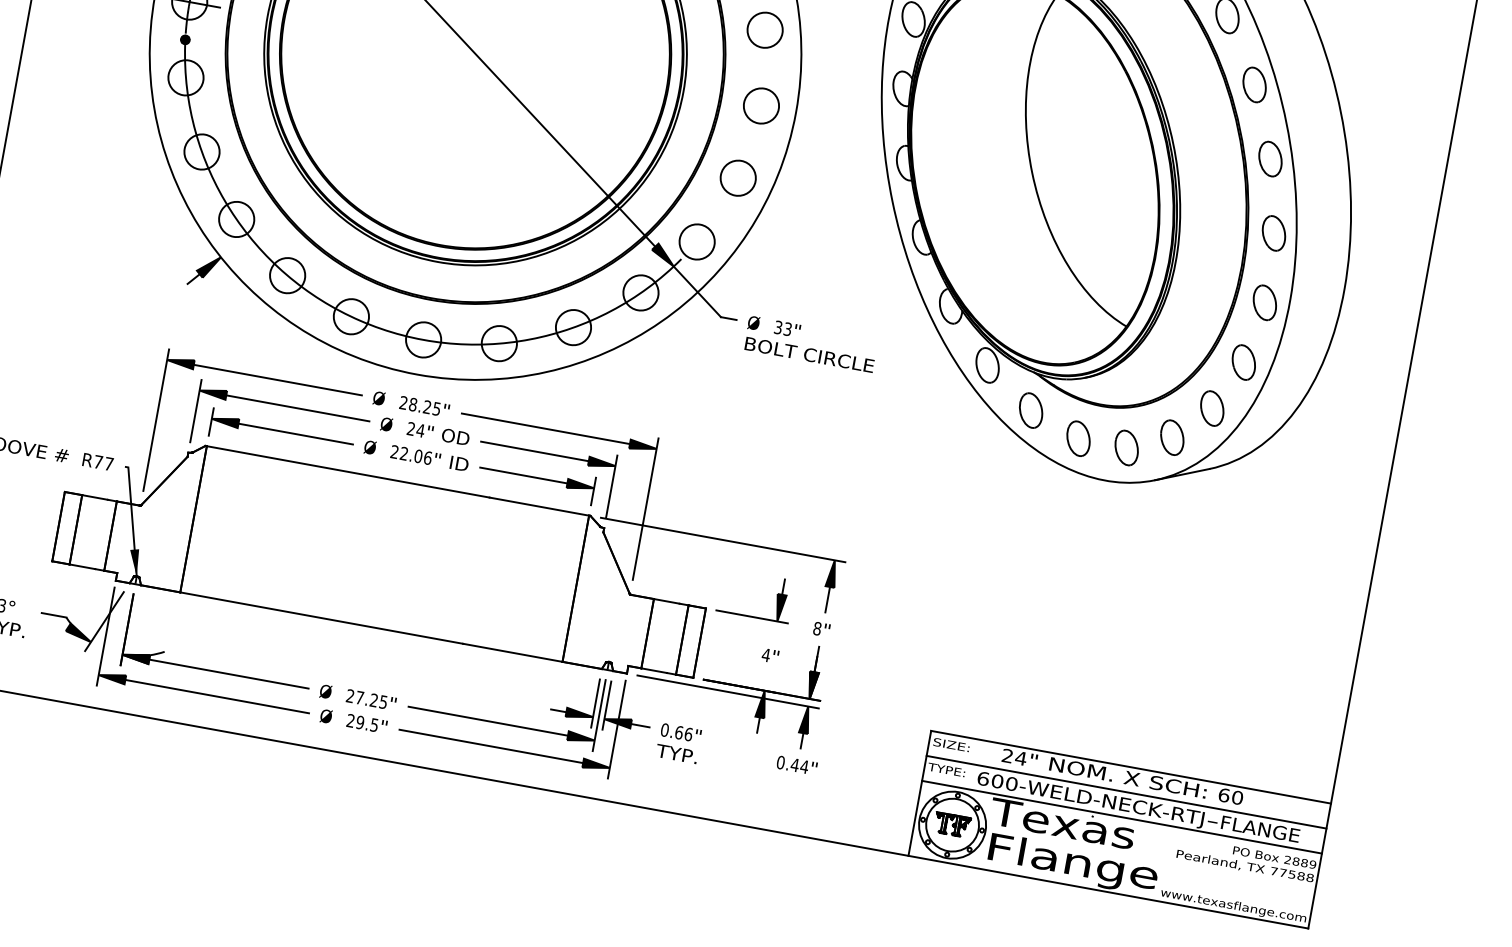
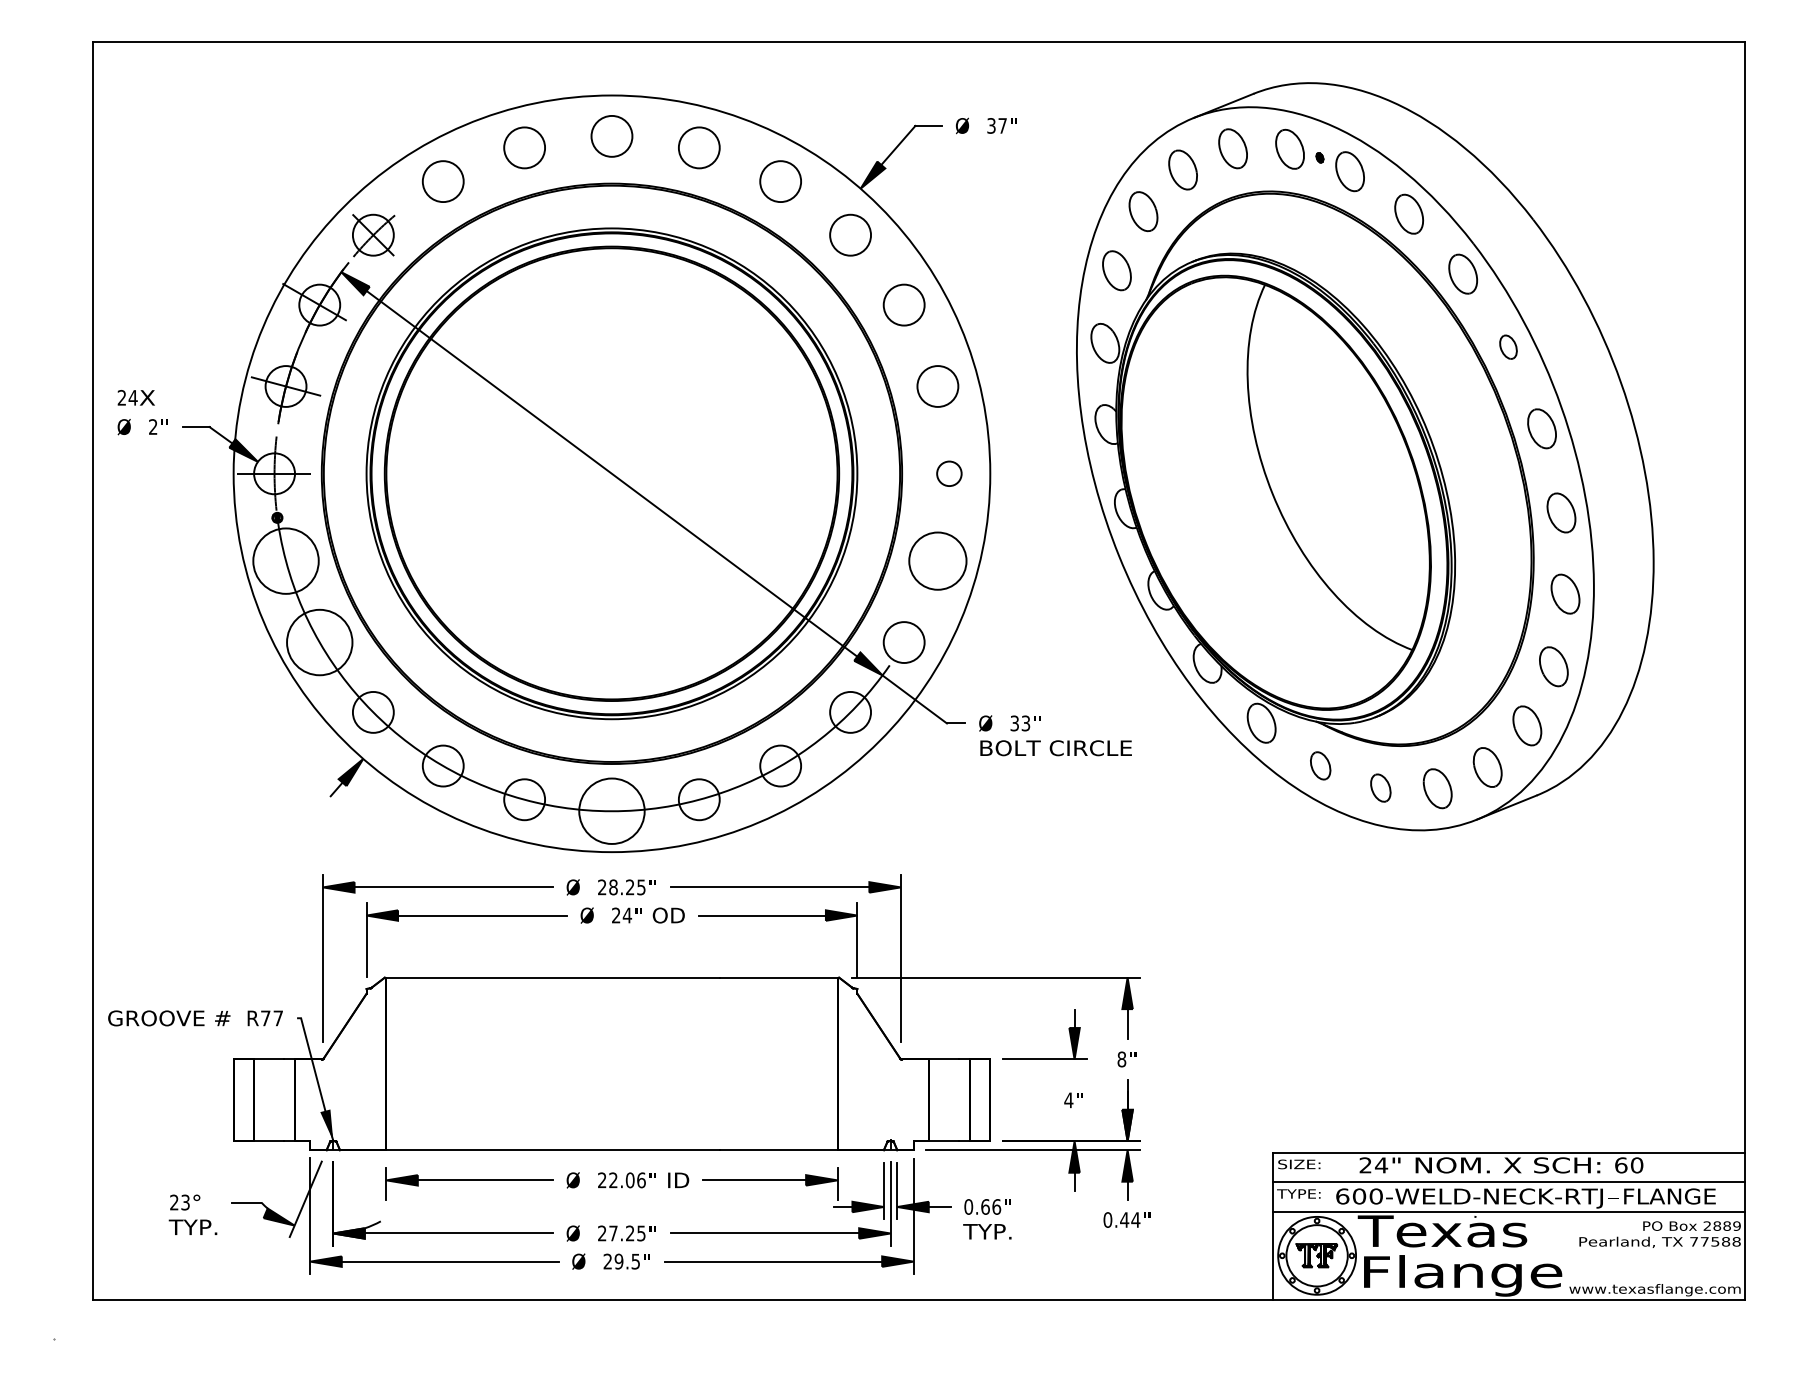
circle: (185, 77) -> (285, 560), size x1.6
part: (1254, 84) -> (1508, 346), size x0.6
circle: (760, 105) -> (948, 473), size x0.6
circle: (201, 151) -> (319, 642), size x1.6
circle: (738, 177) -> (937, 560), size x1.4
circle: (423, 339) -> (611, 810), size x1.6
part: (1030, 410) -> (1320, 765), size x0.7
part: (1078, 438) -> (1380, 787), size x0.7
part: (402, 456) -> (611, 1183), moved

